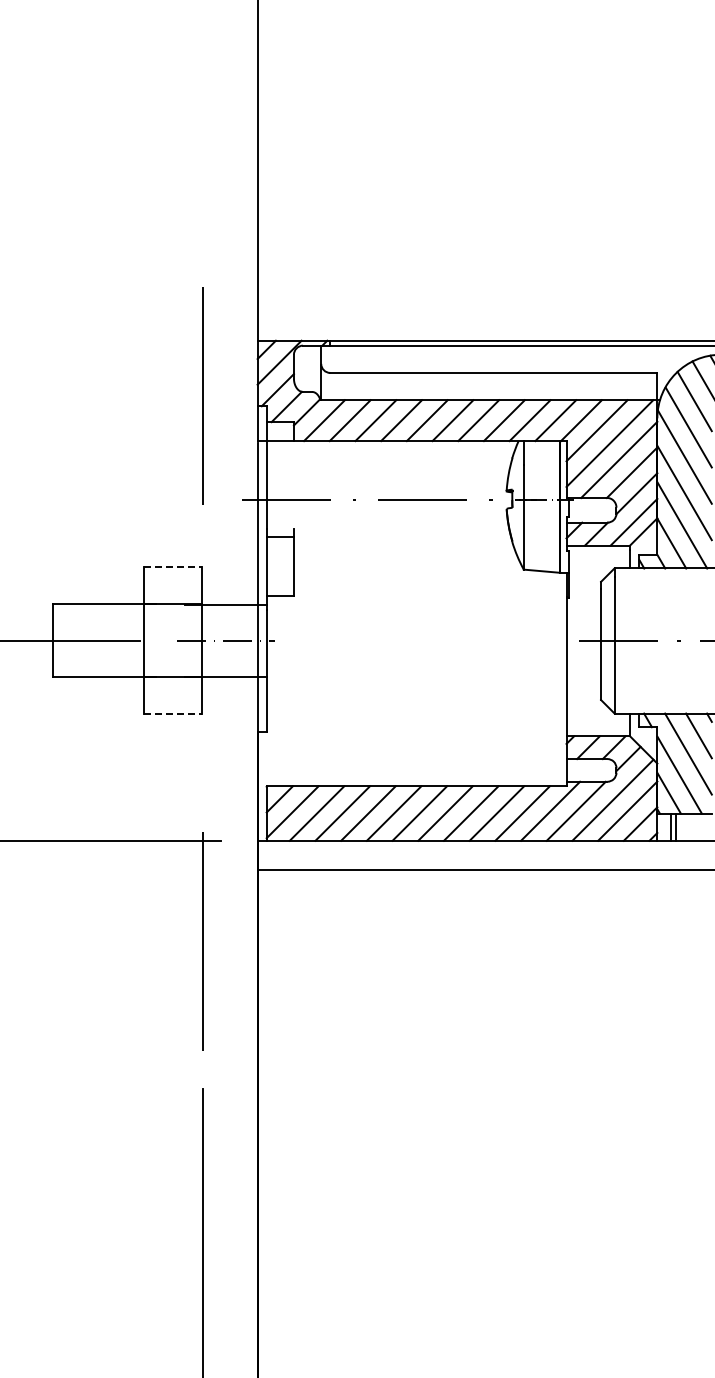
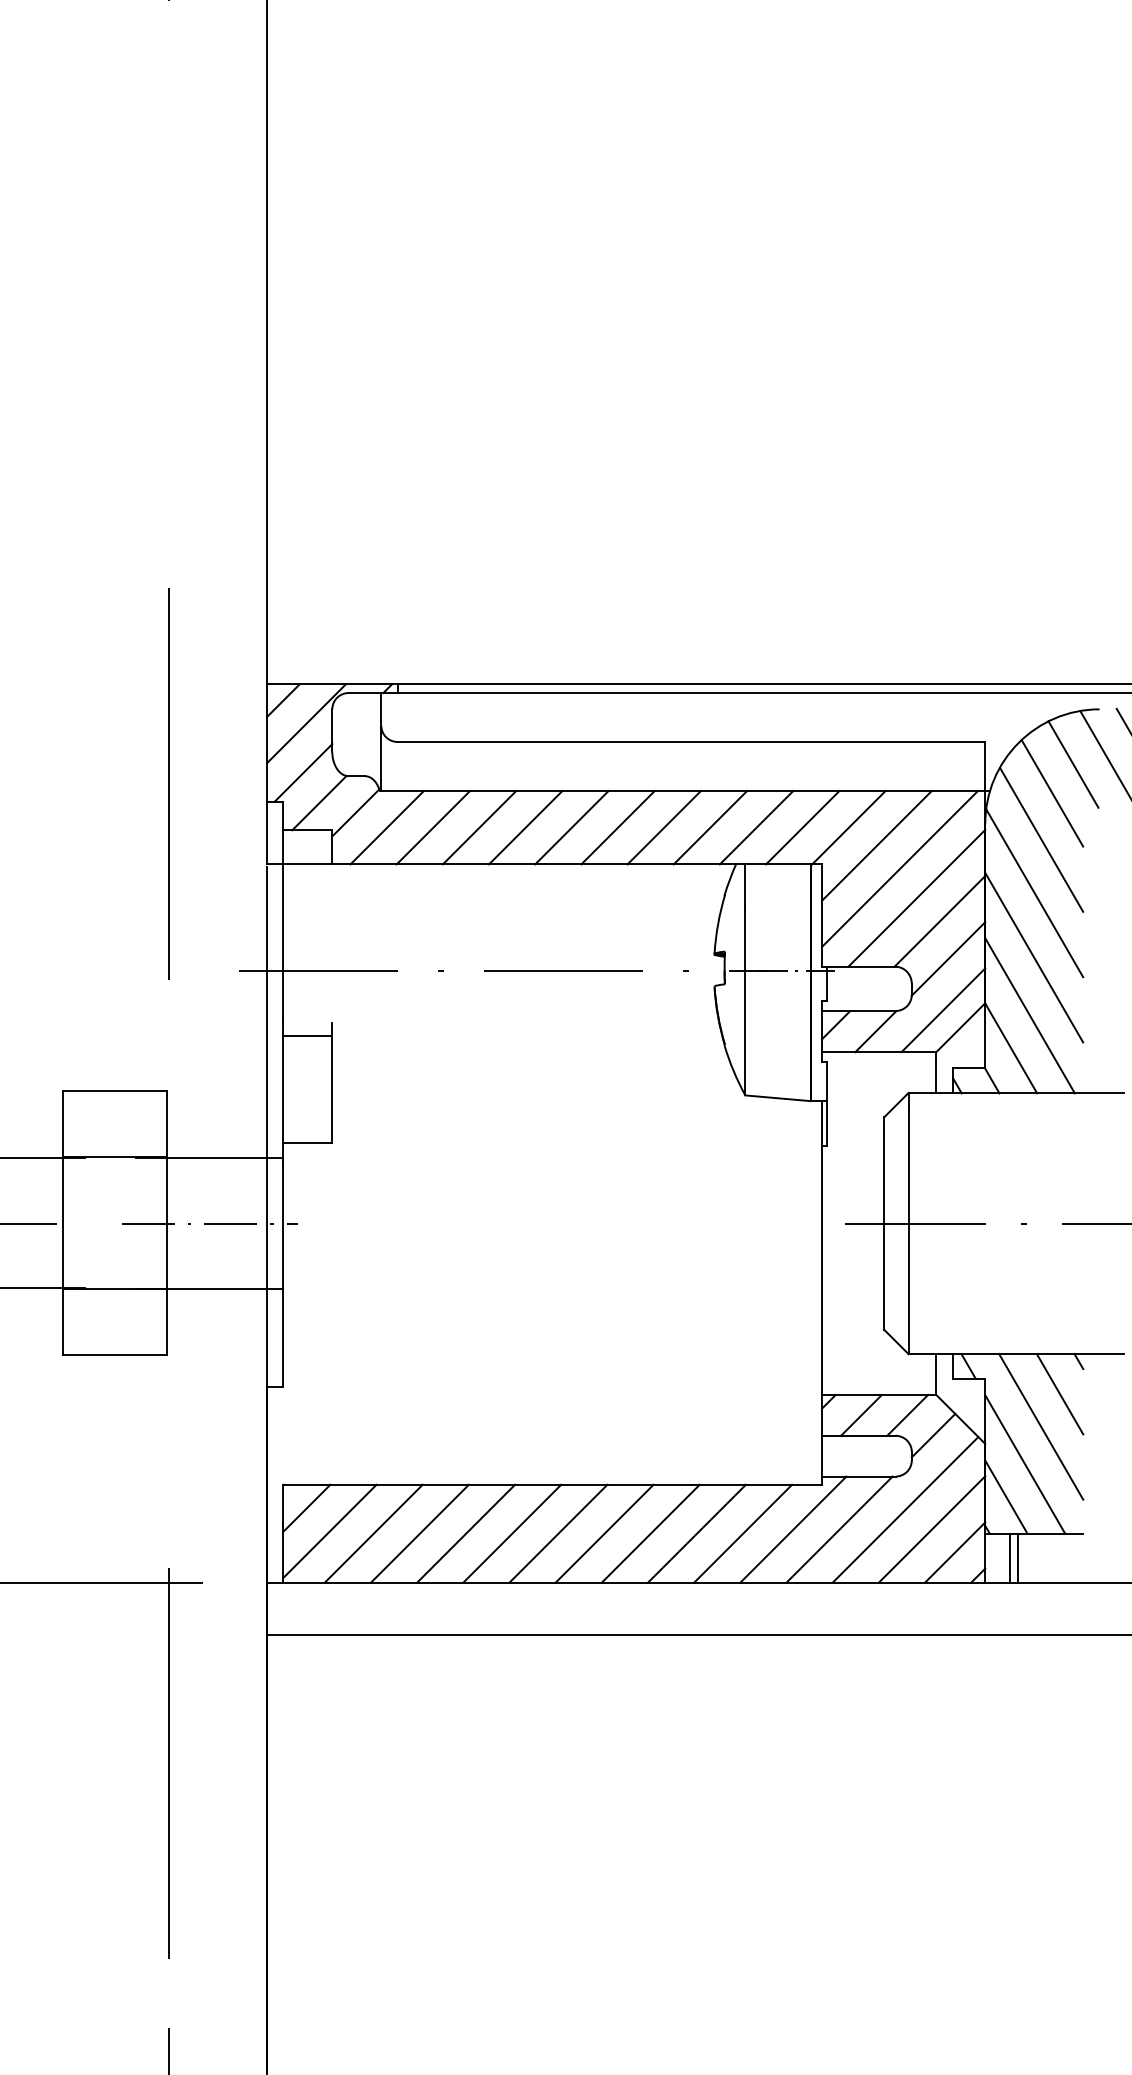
line: (173, 567) -> (115, 1091), dashed -> solid
line: (173, 713) -> (115, 1353), dashed -> solid

